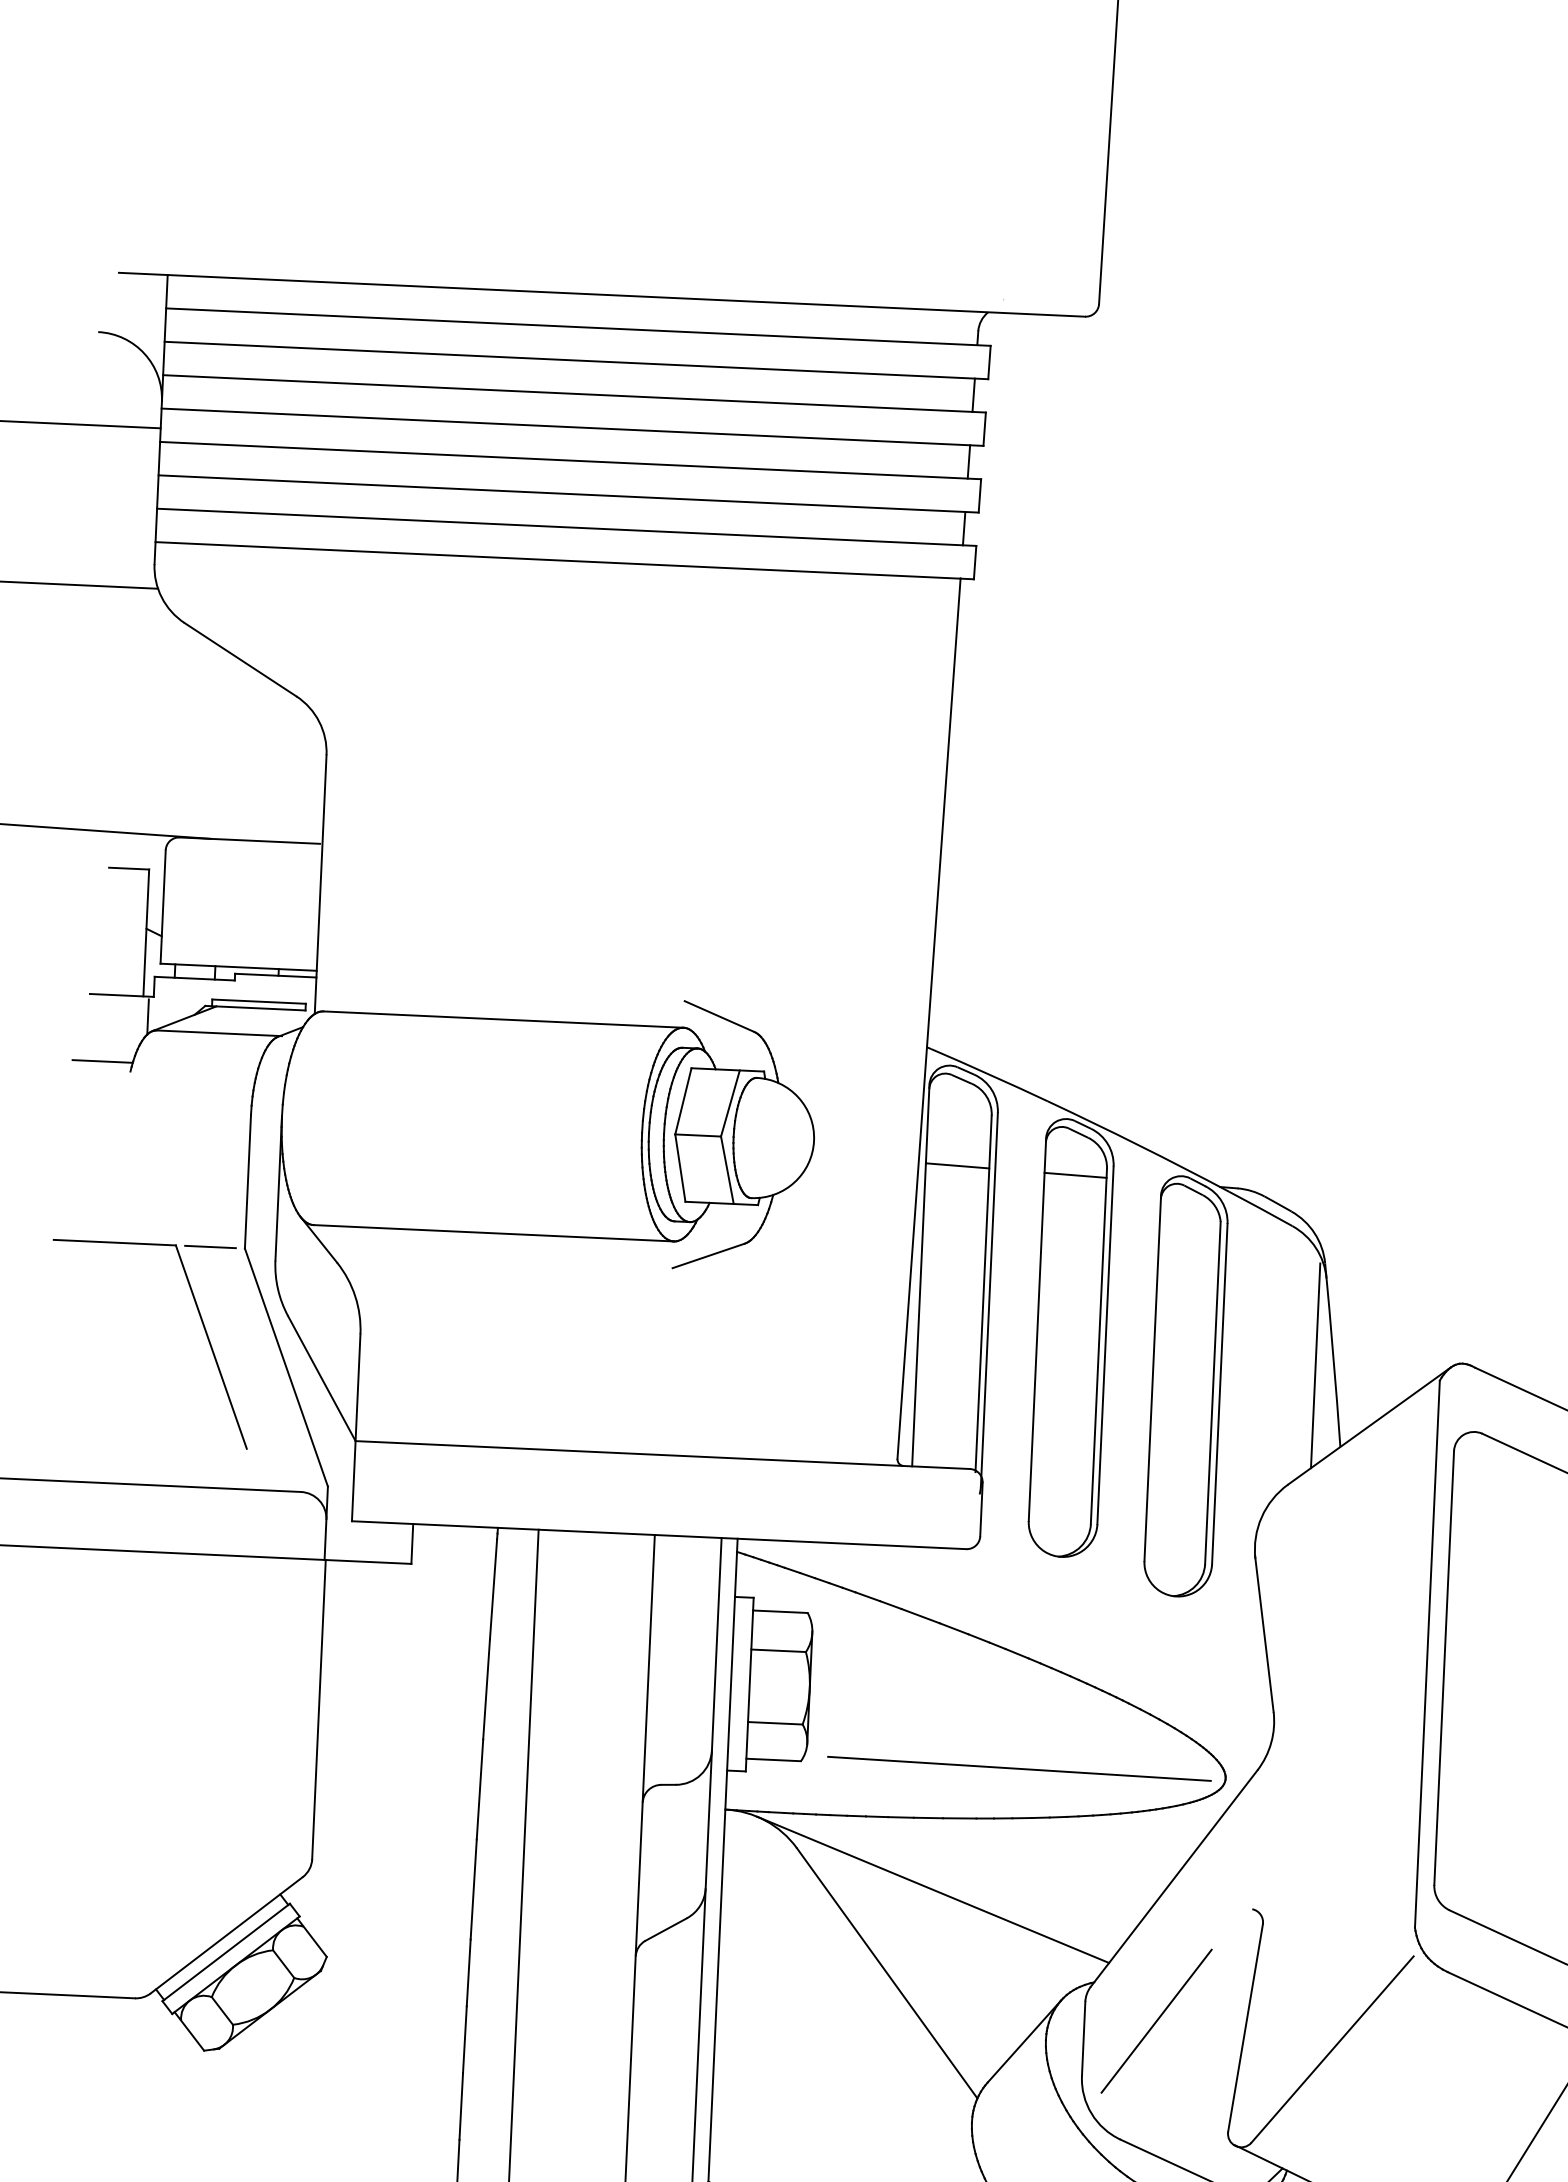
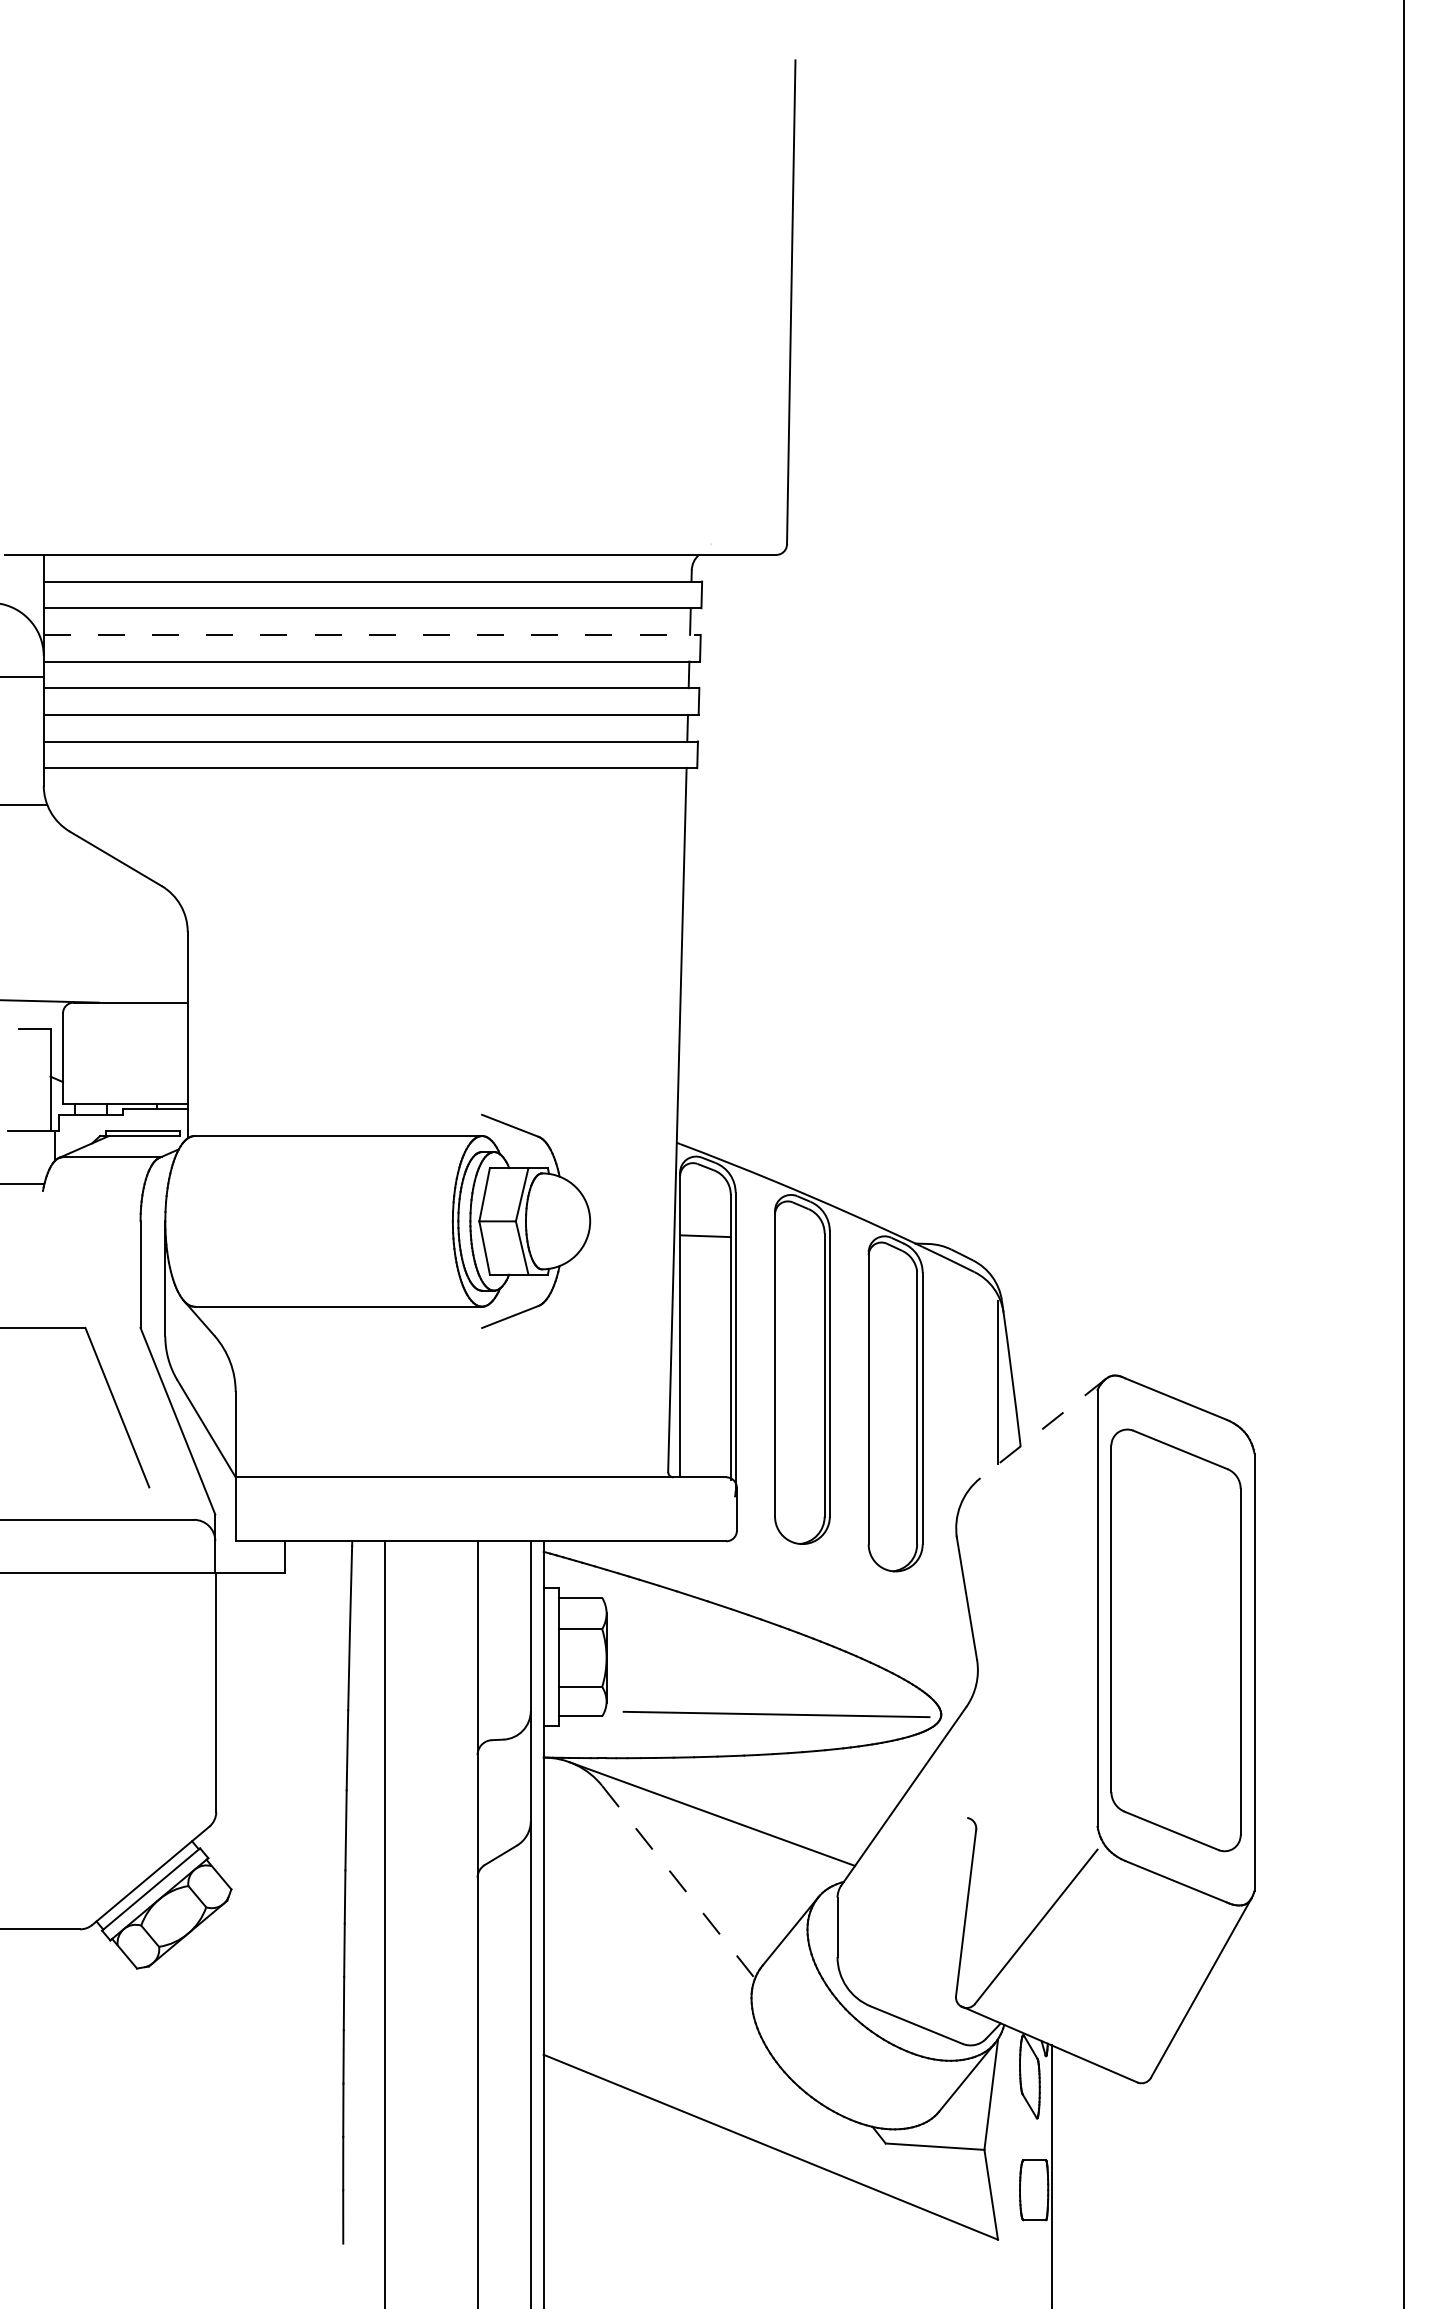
line: (574, 393) -> (372, 634), solid -> dashed
line: (1075, 1175) -> (799, 1239), removed
line: (209, 1246) -> (112, 1327), removed
line: (1368, 1425) -> (1042, 1428), solid -> dashed
line: (887, 1973) -> (678, 1882), solid -> dashed
line: (1155, 2021) -> (894, 1910), removed

